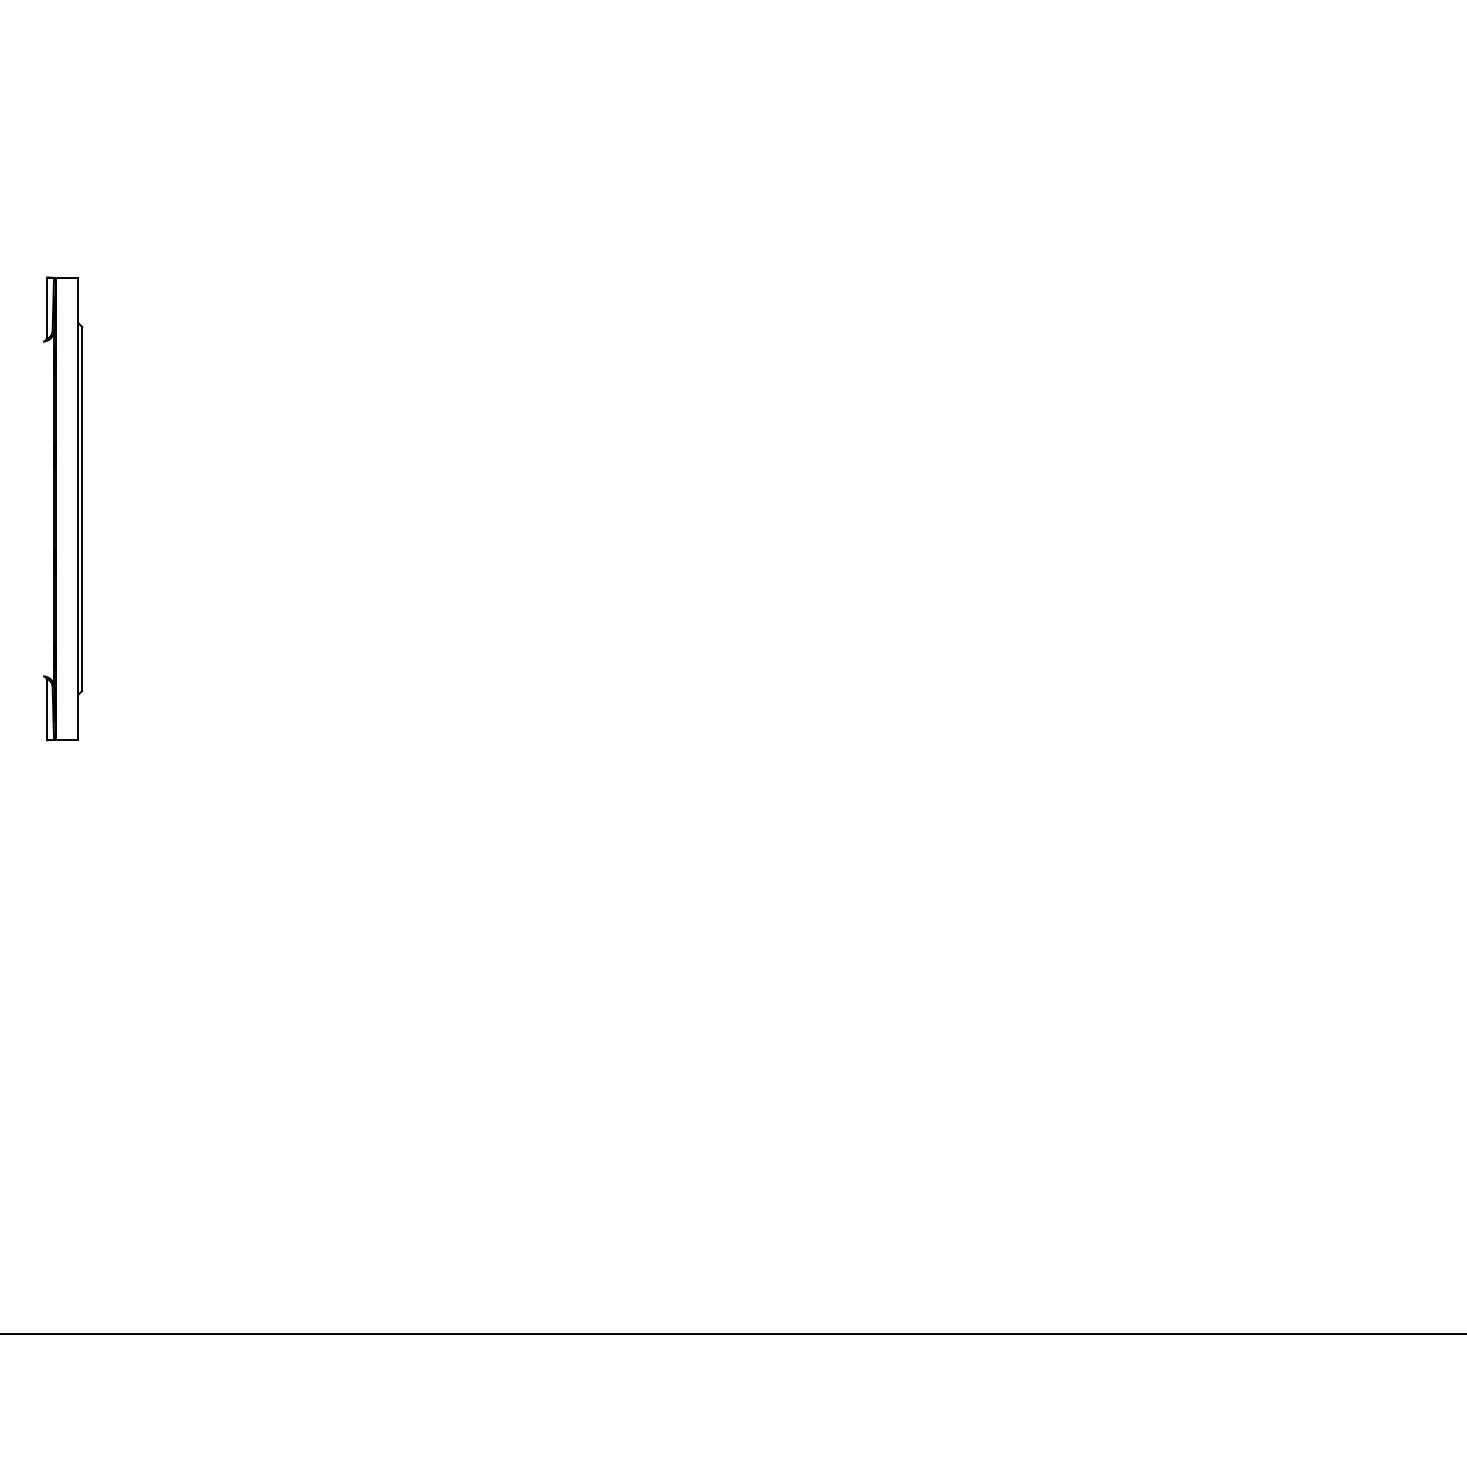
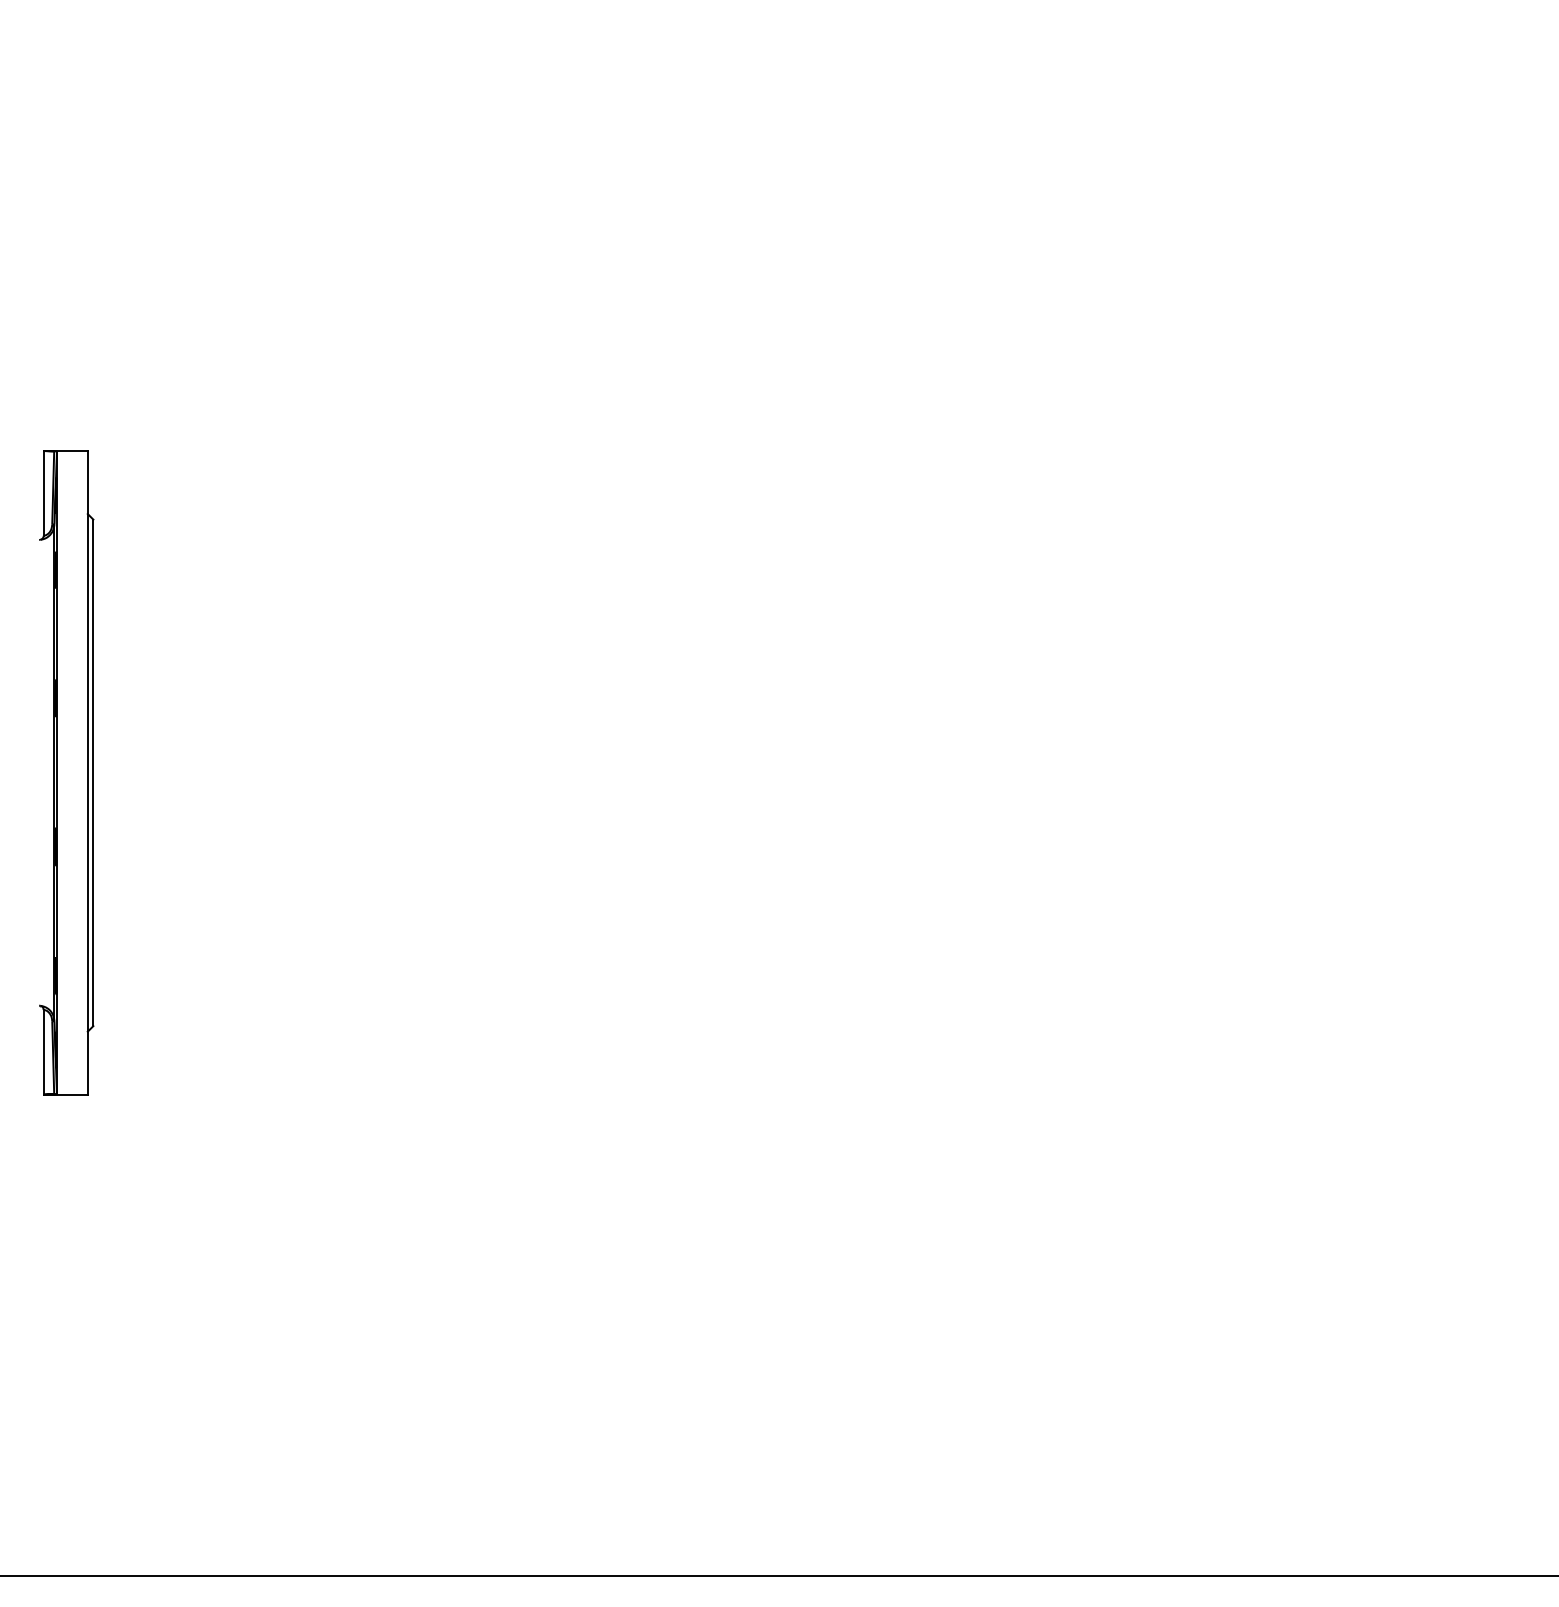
part: (62, 508) -> (66, 772), size x1.43

